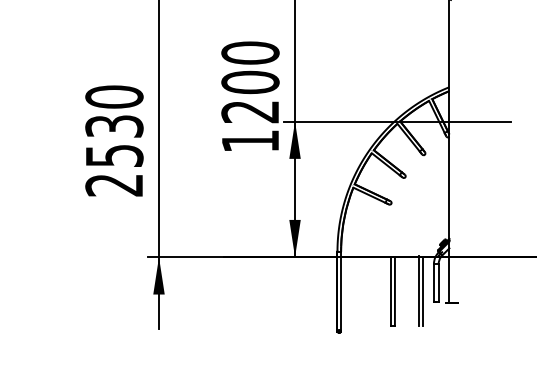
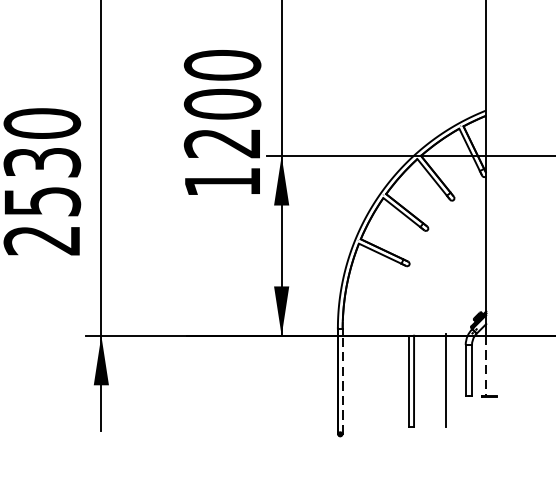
line: (449, 279) -> (486, 365), solid -> dashed
line: (423, 291) -> (451, 381), removed
line: (341, 293) -> (343, 383), solid -> dashed

